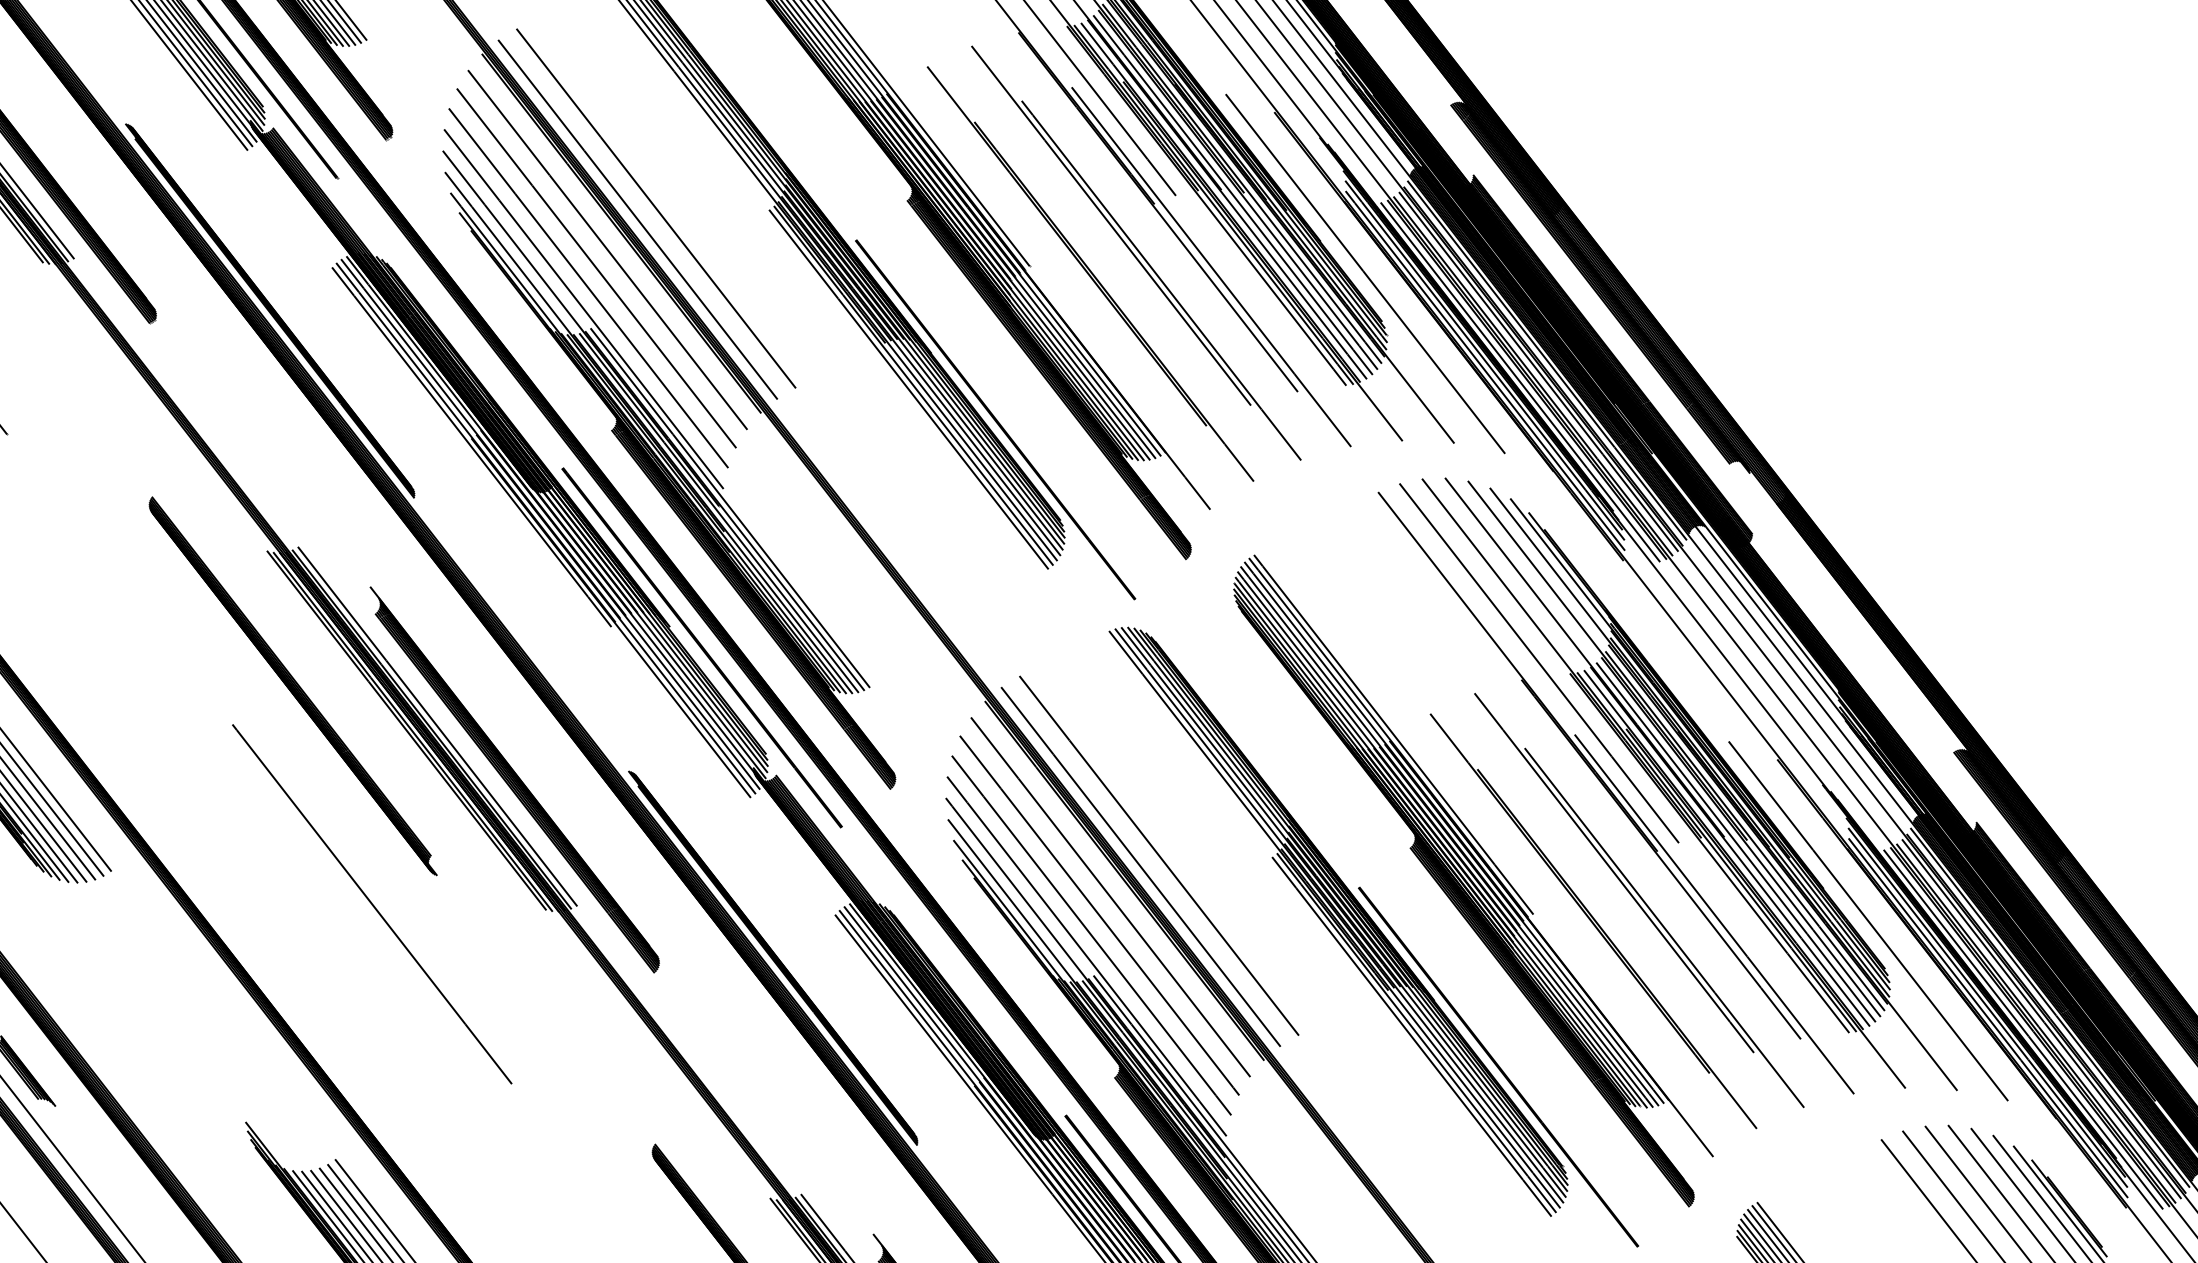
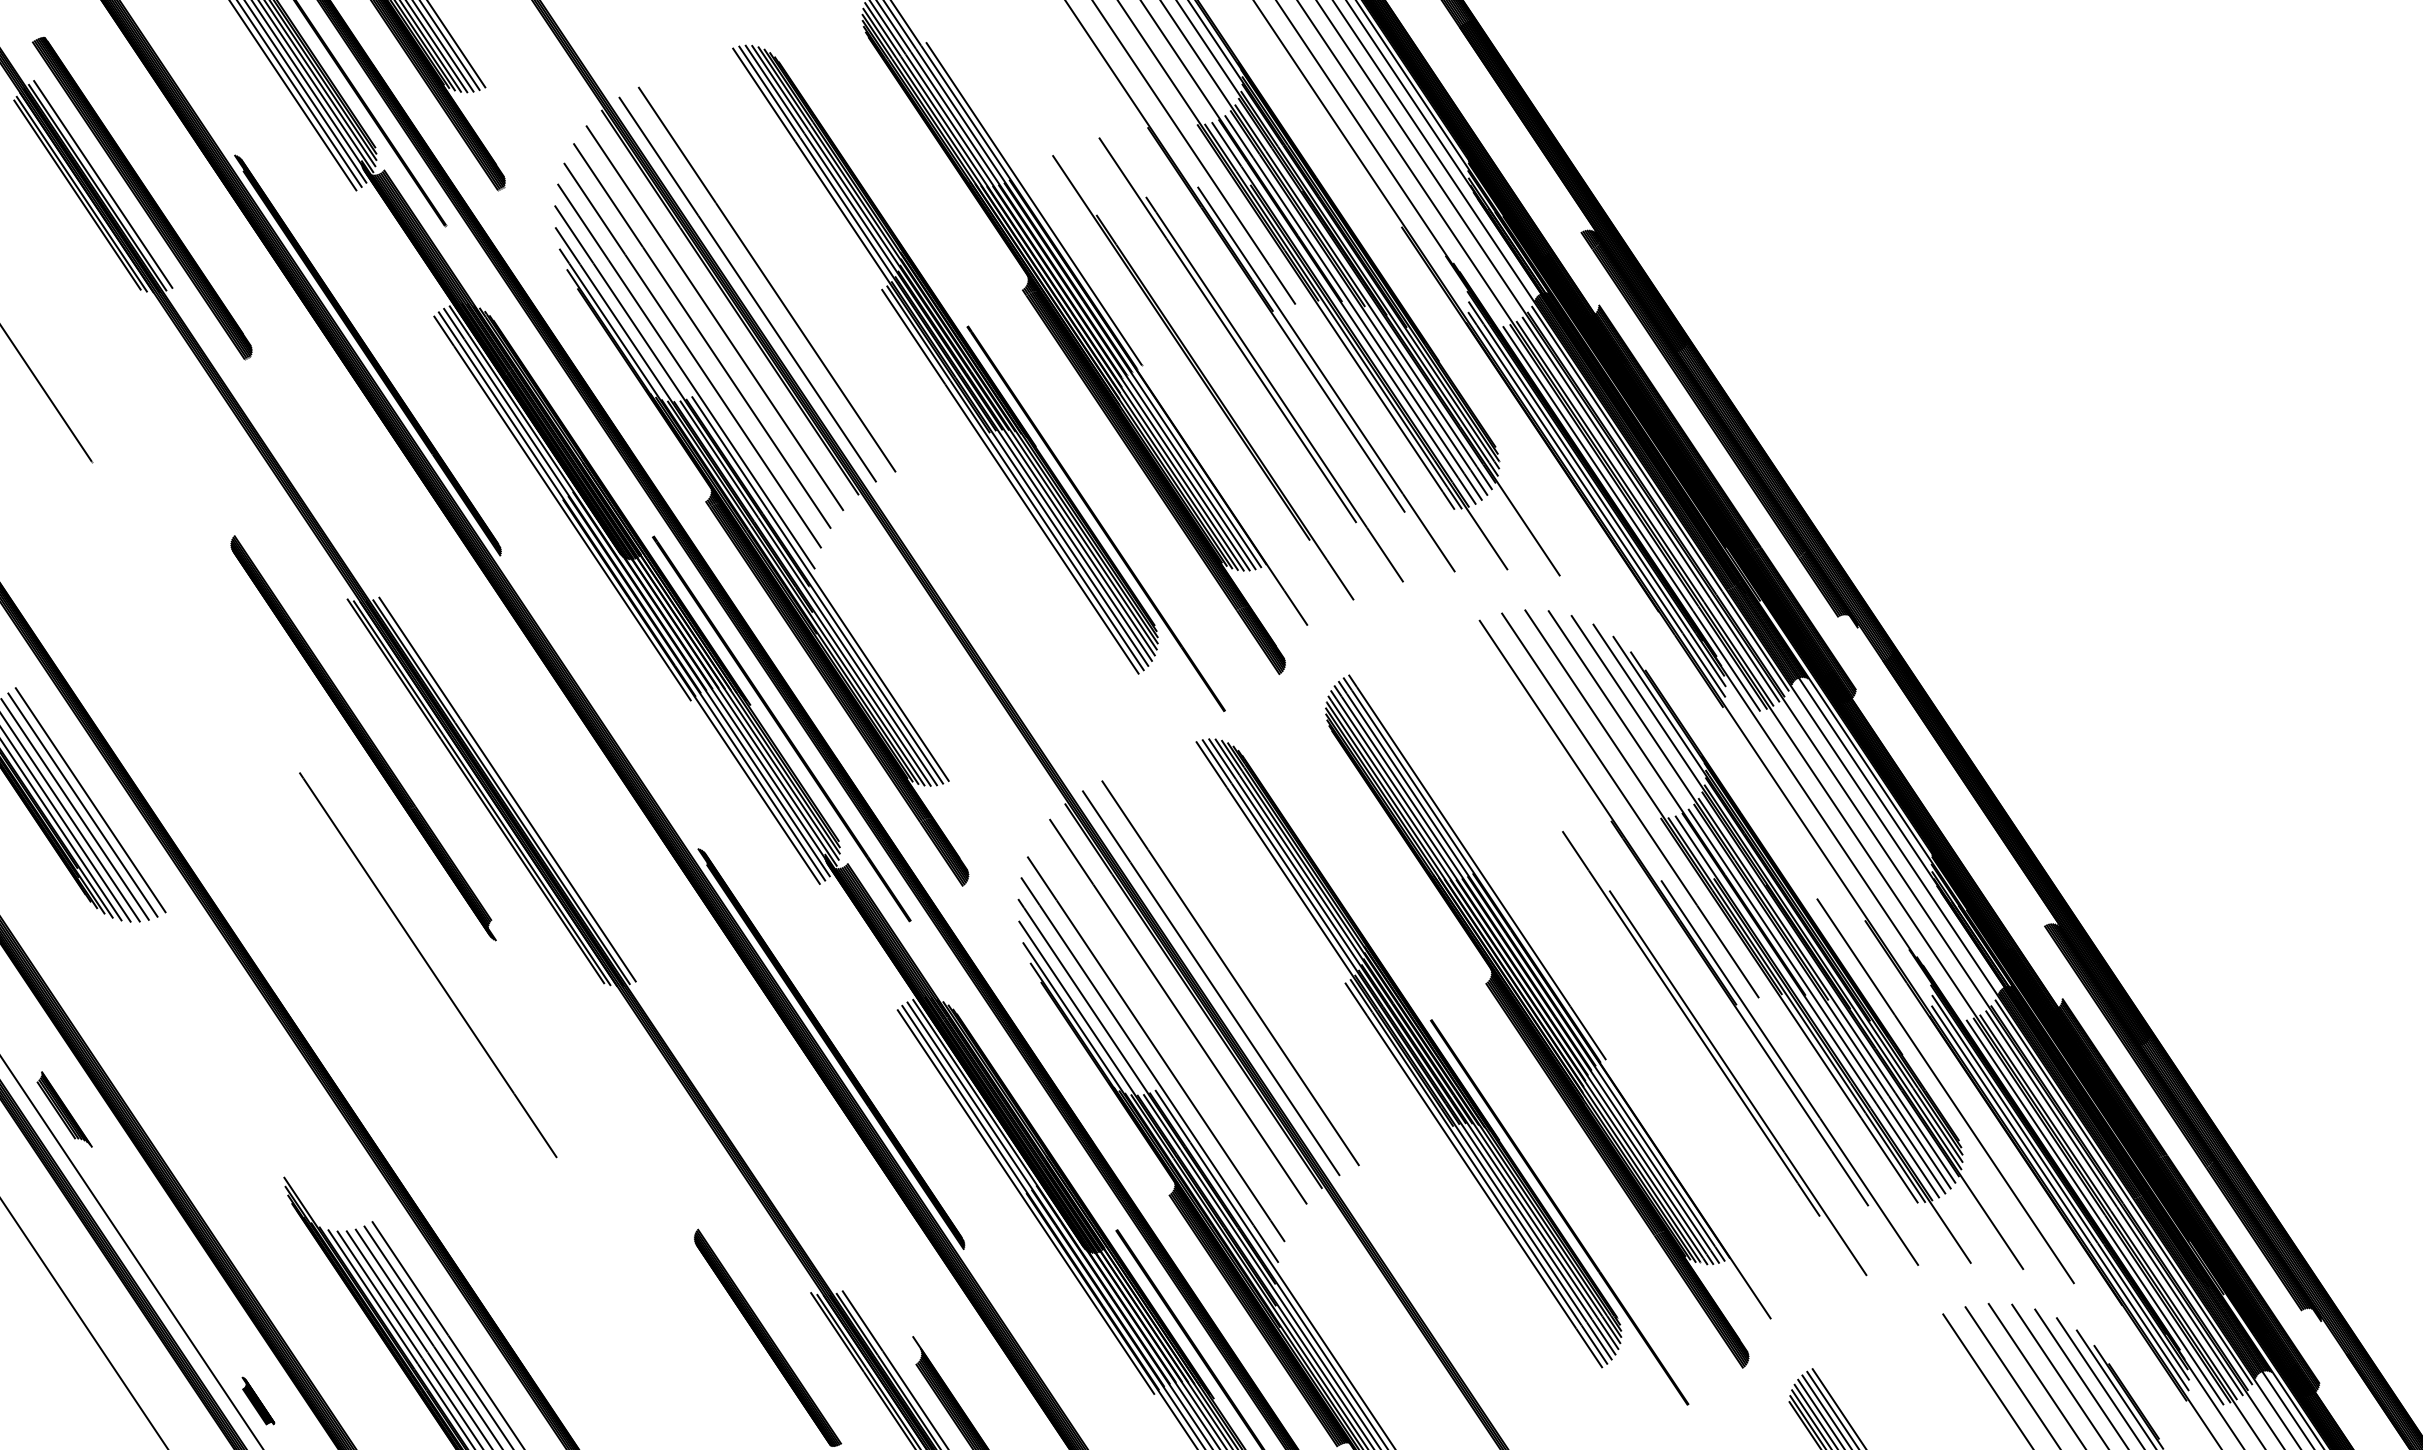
line: (1365, 273) -> (1482, 397), removed
part: (515, 779) -> (582, 848), removed
line: (1099, 915) -> (1165, 1029), removed
part: (1593, 921) -> (1666, 1071), removed

